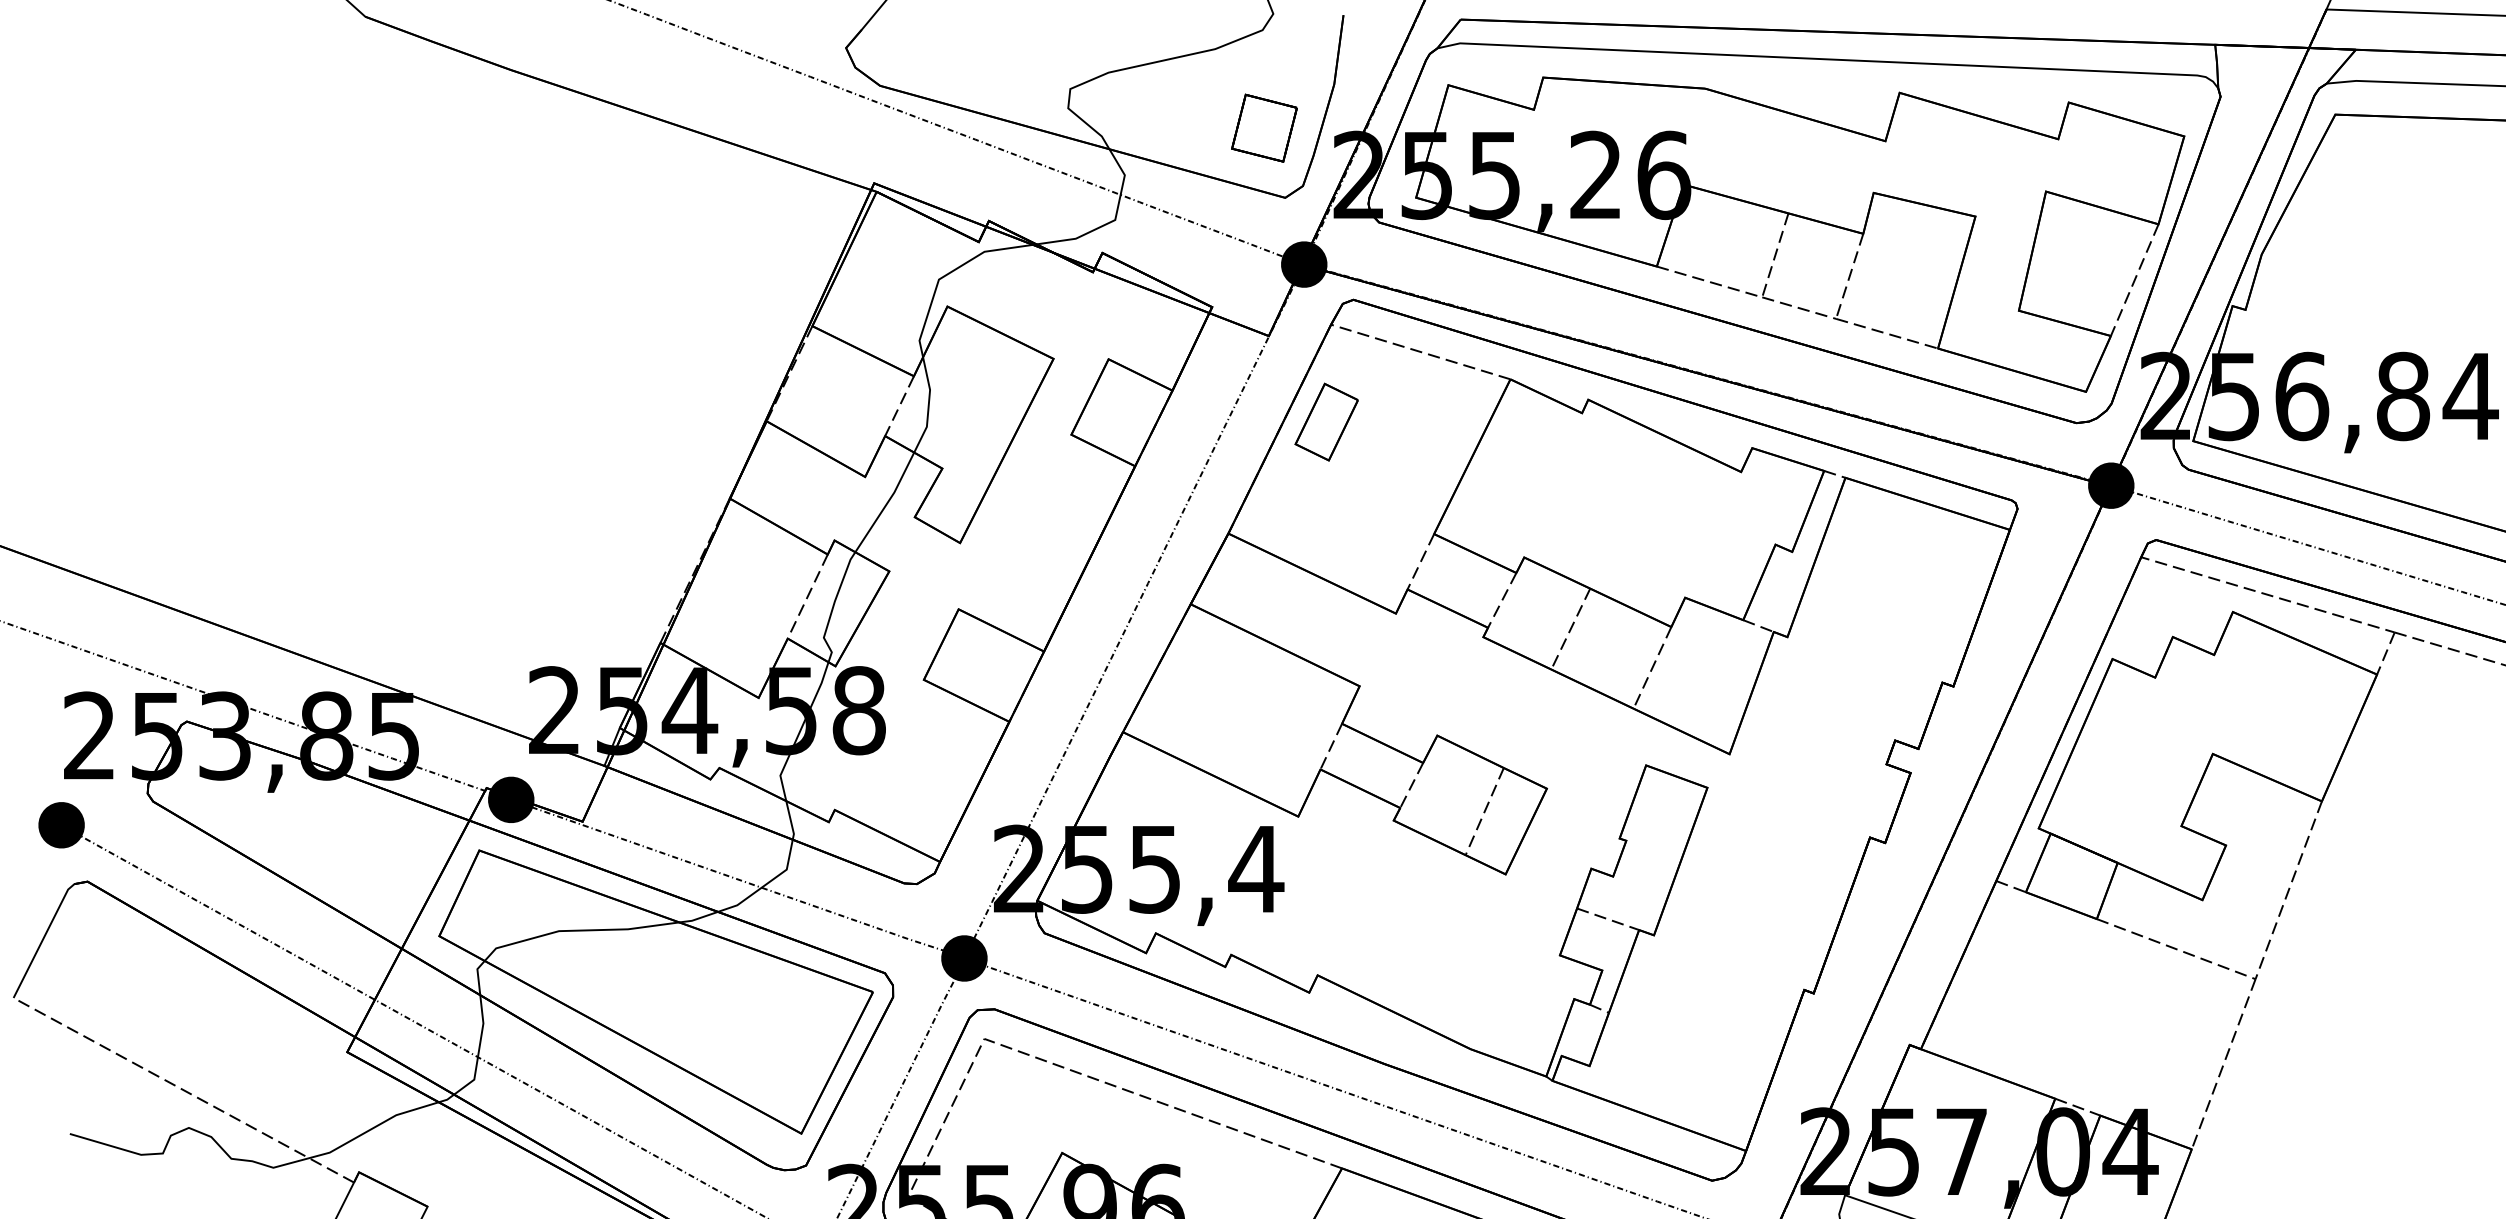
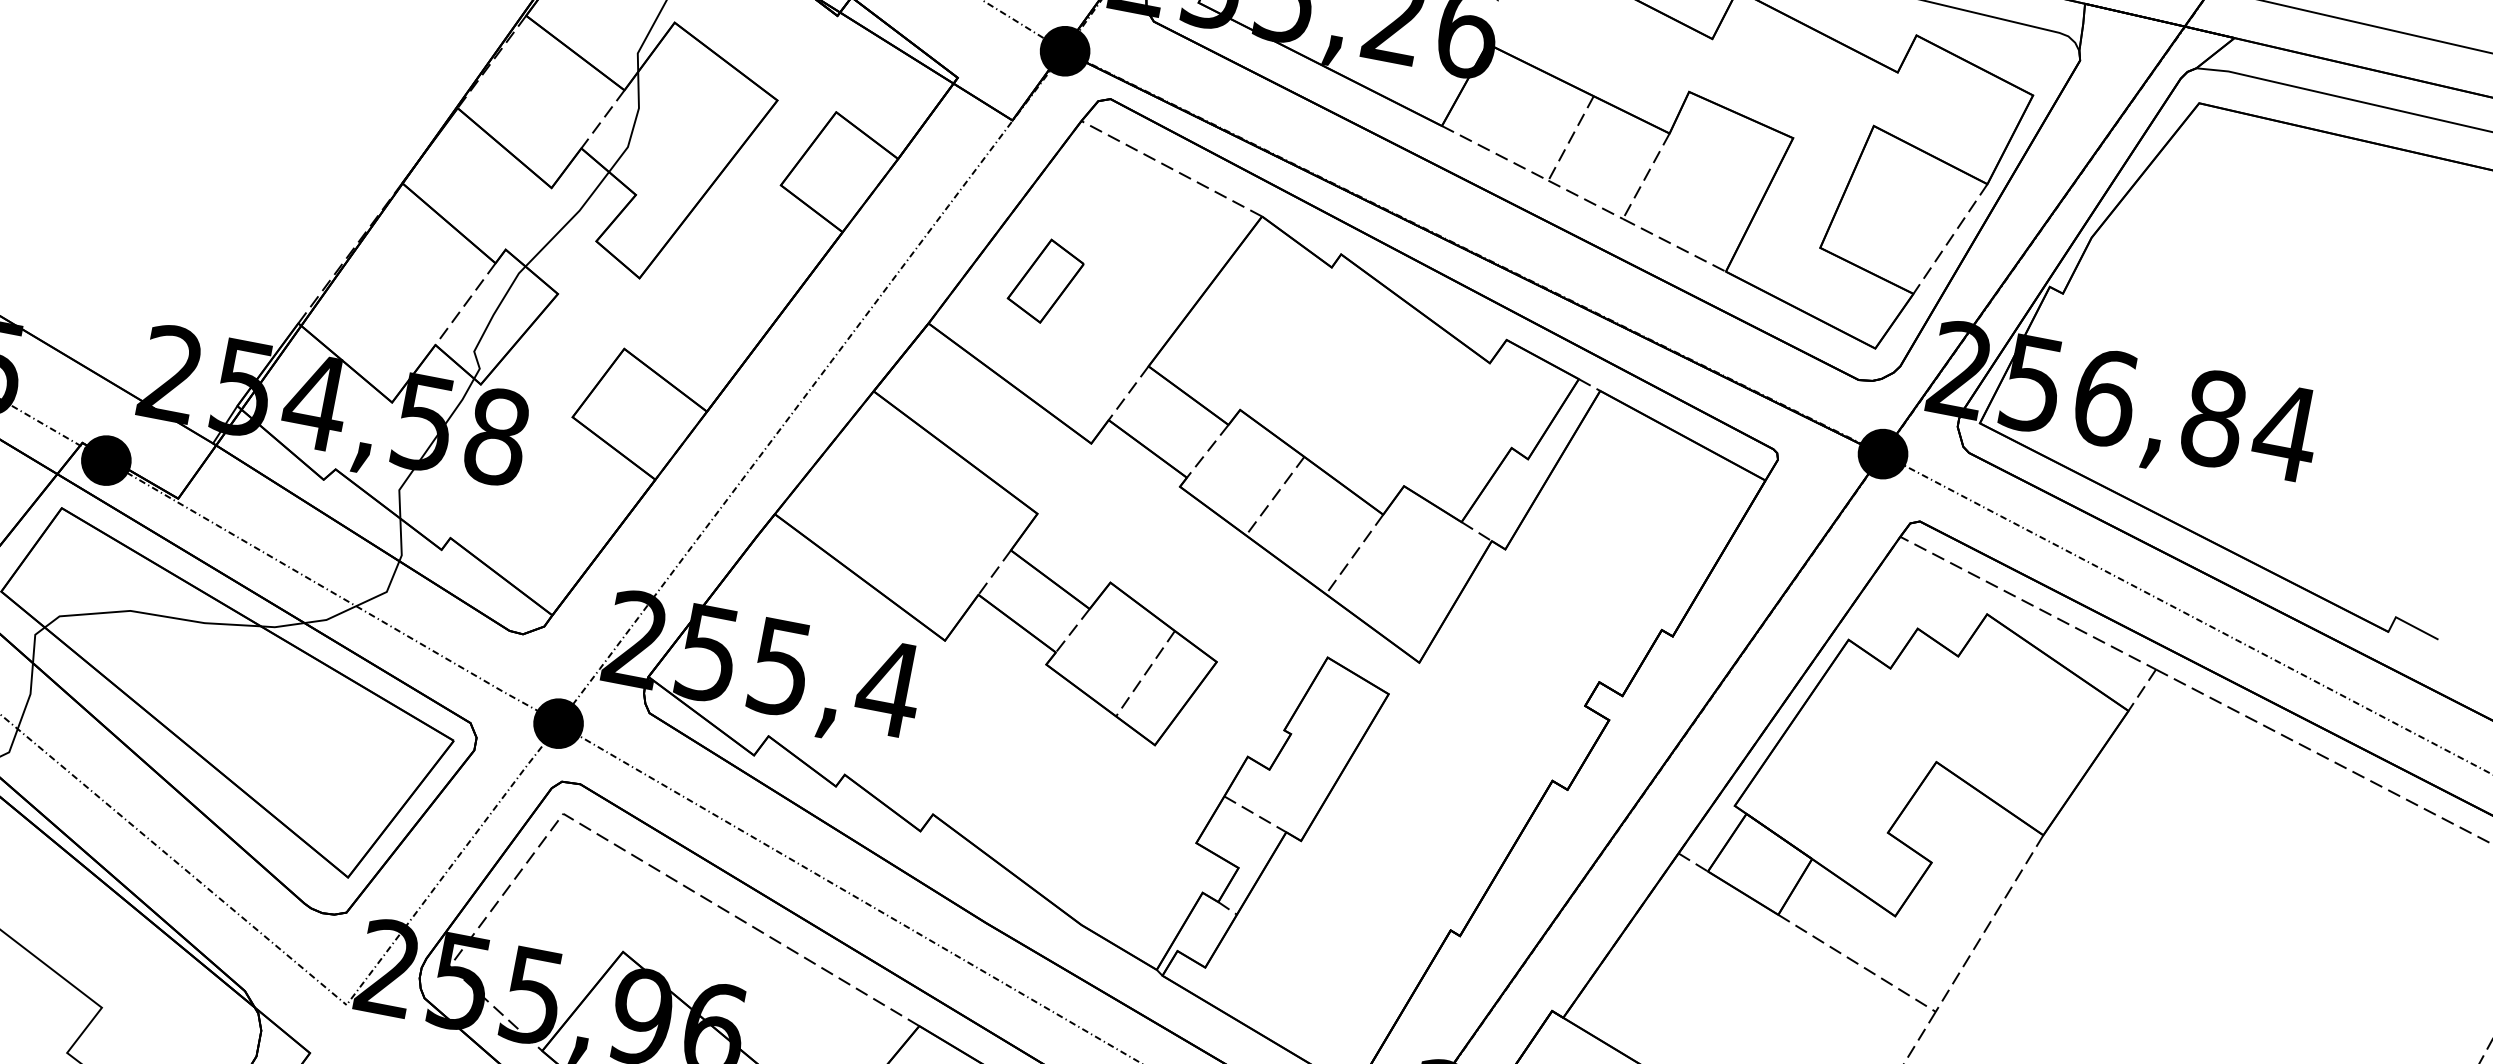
part: (1326, 421) -> (1045, 280), moved

